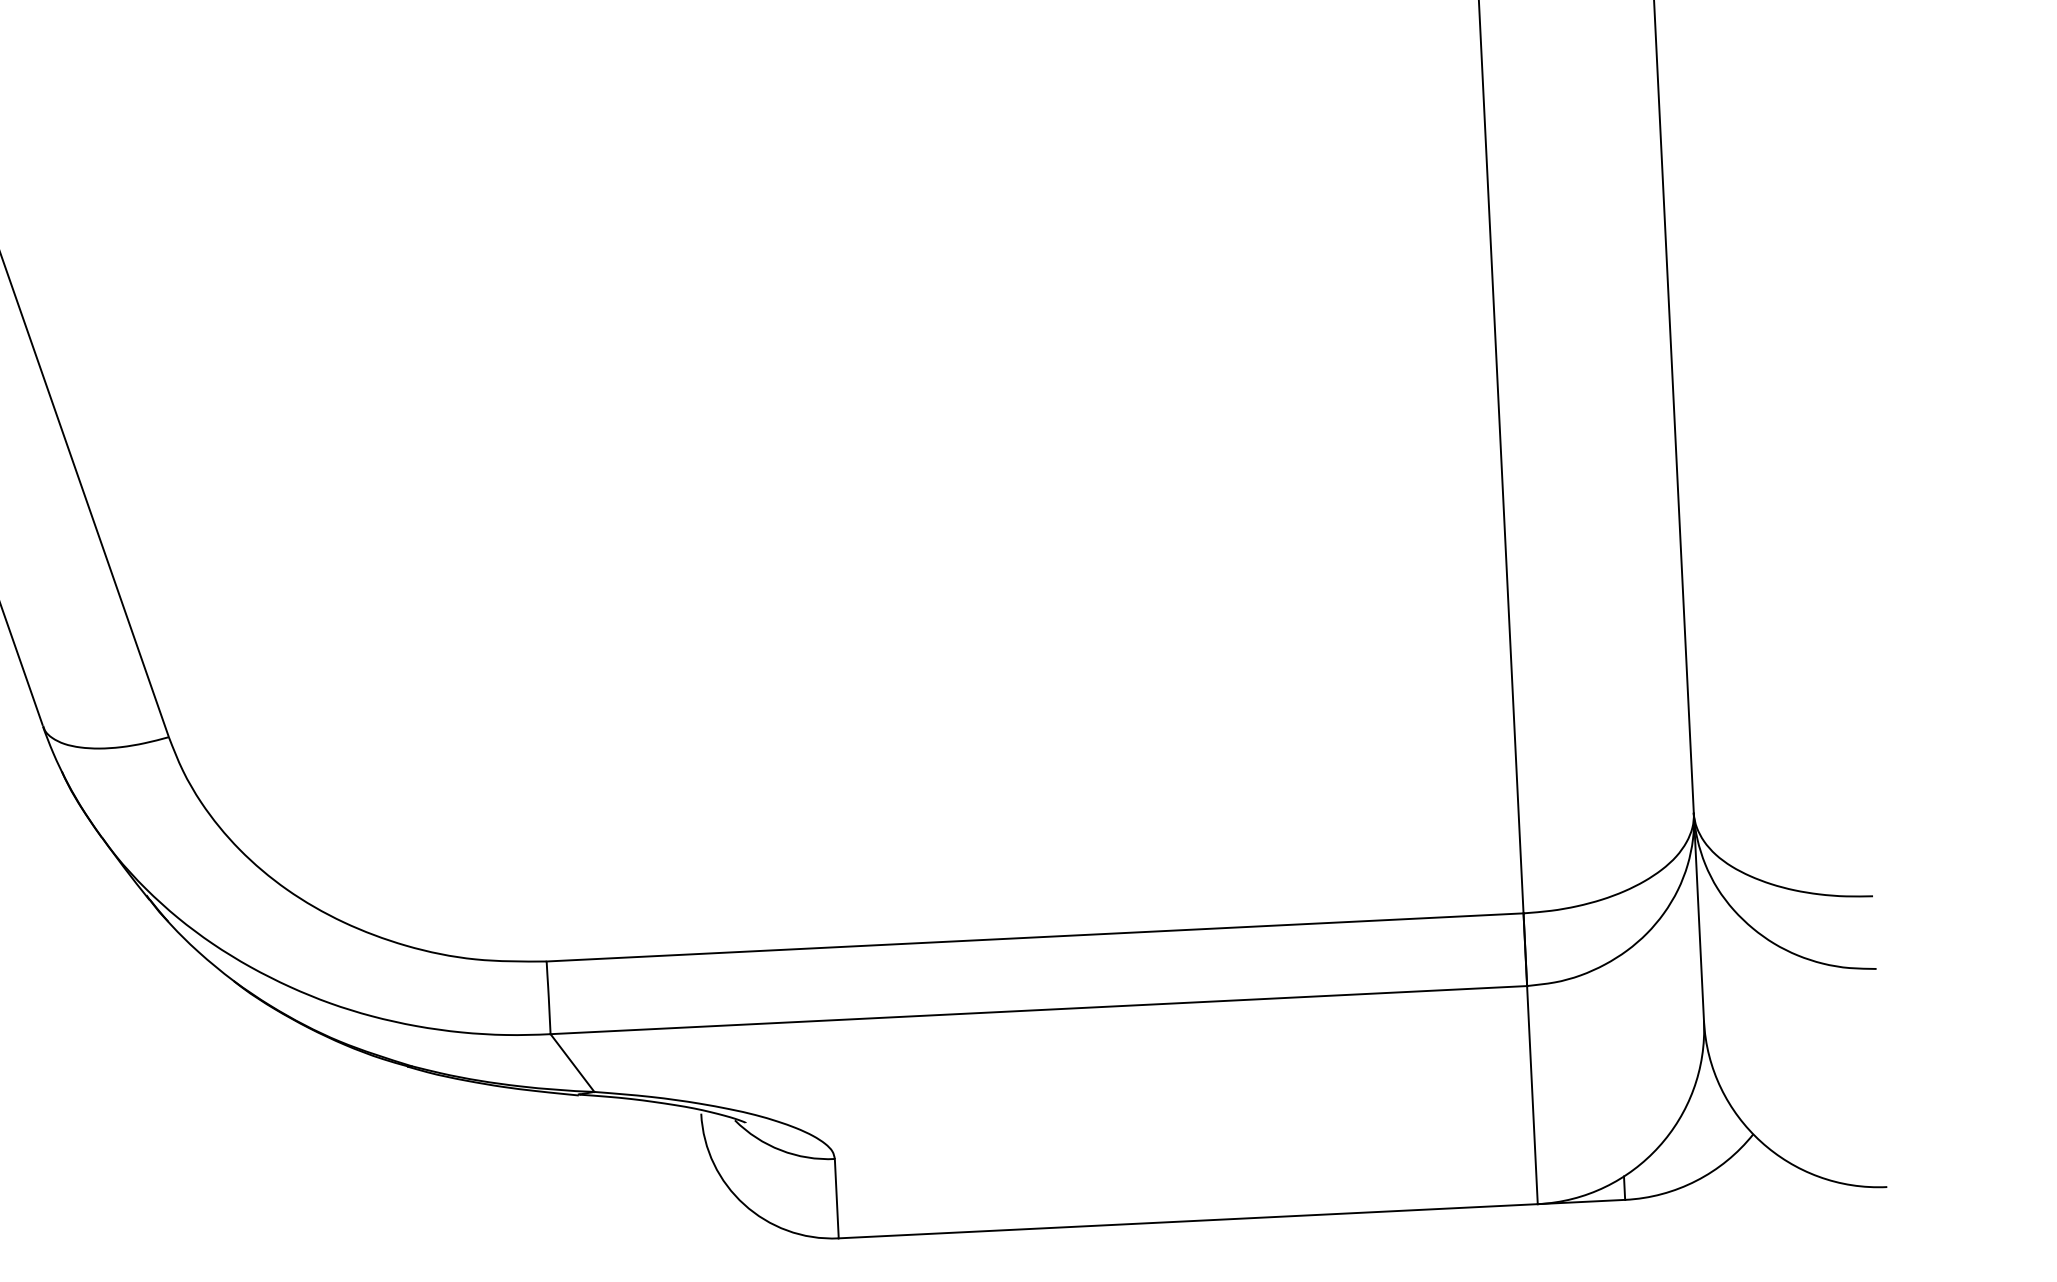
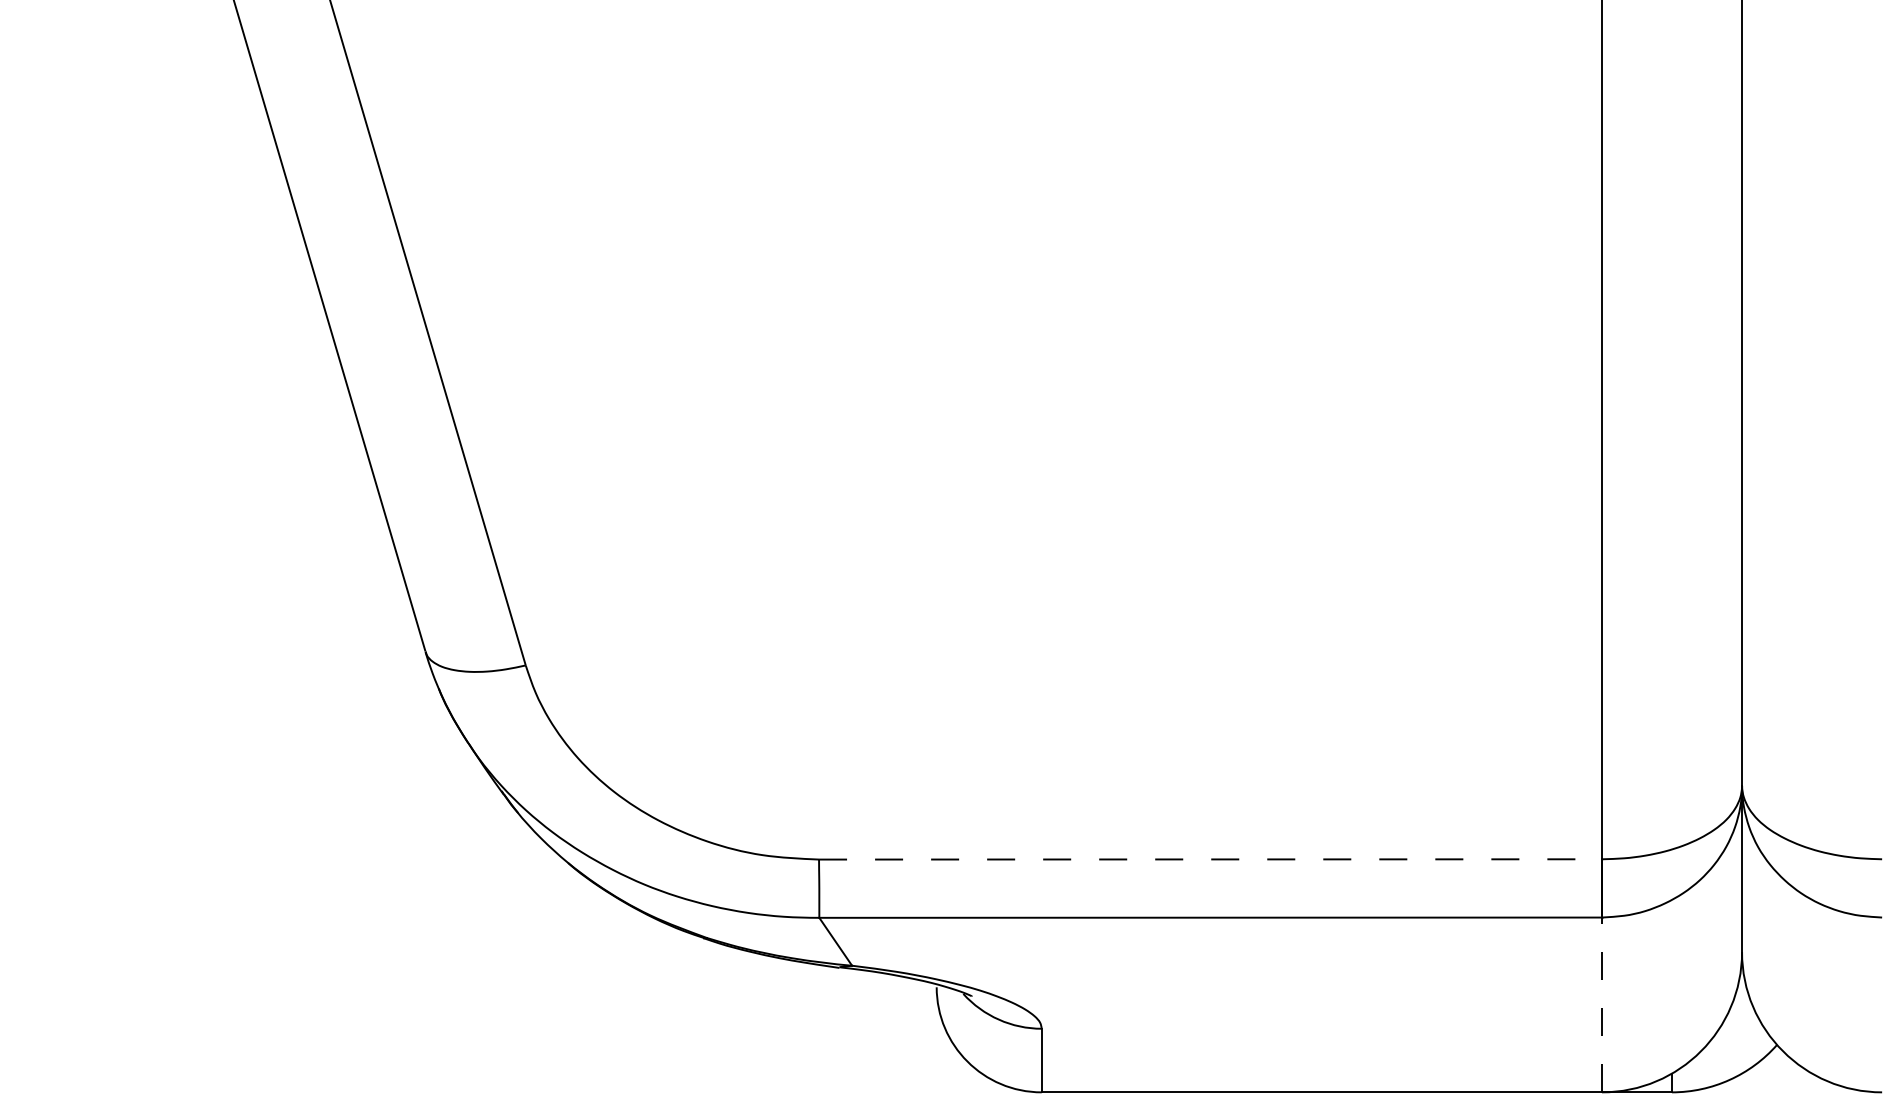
line: (1036, 937) -> (1211, 859), solid -> dashed
line: (1531, 1094) -> (1601, 1004), solid -> dashed

